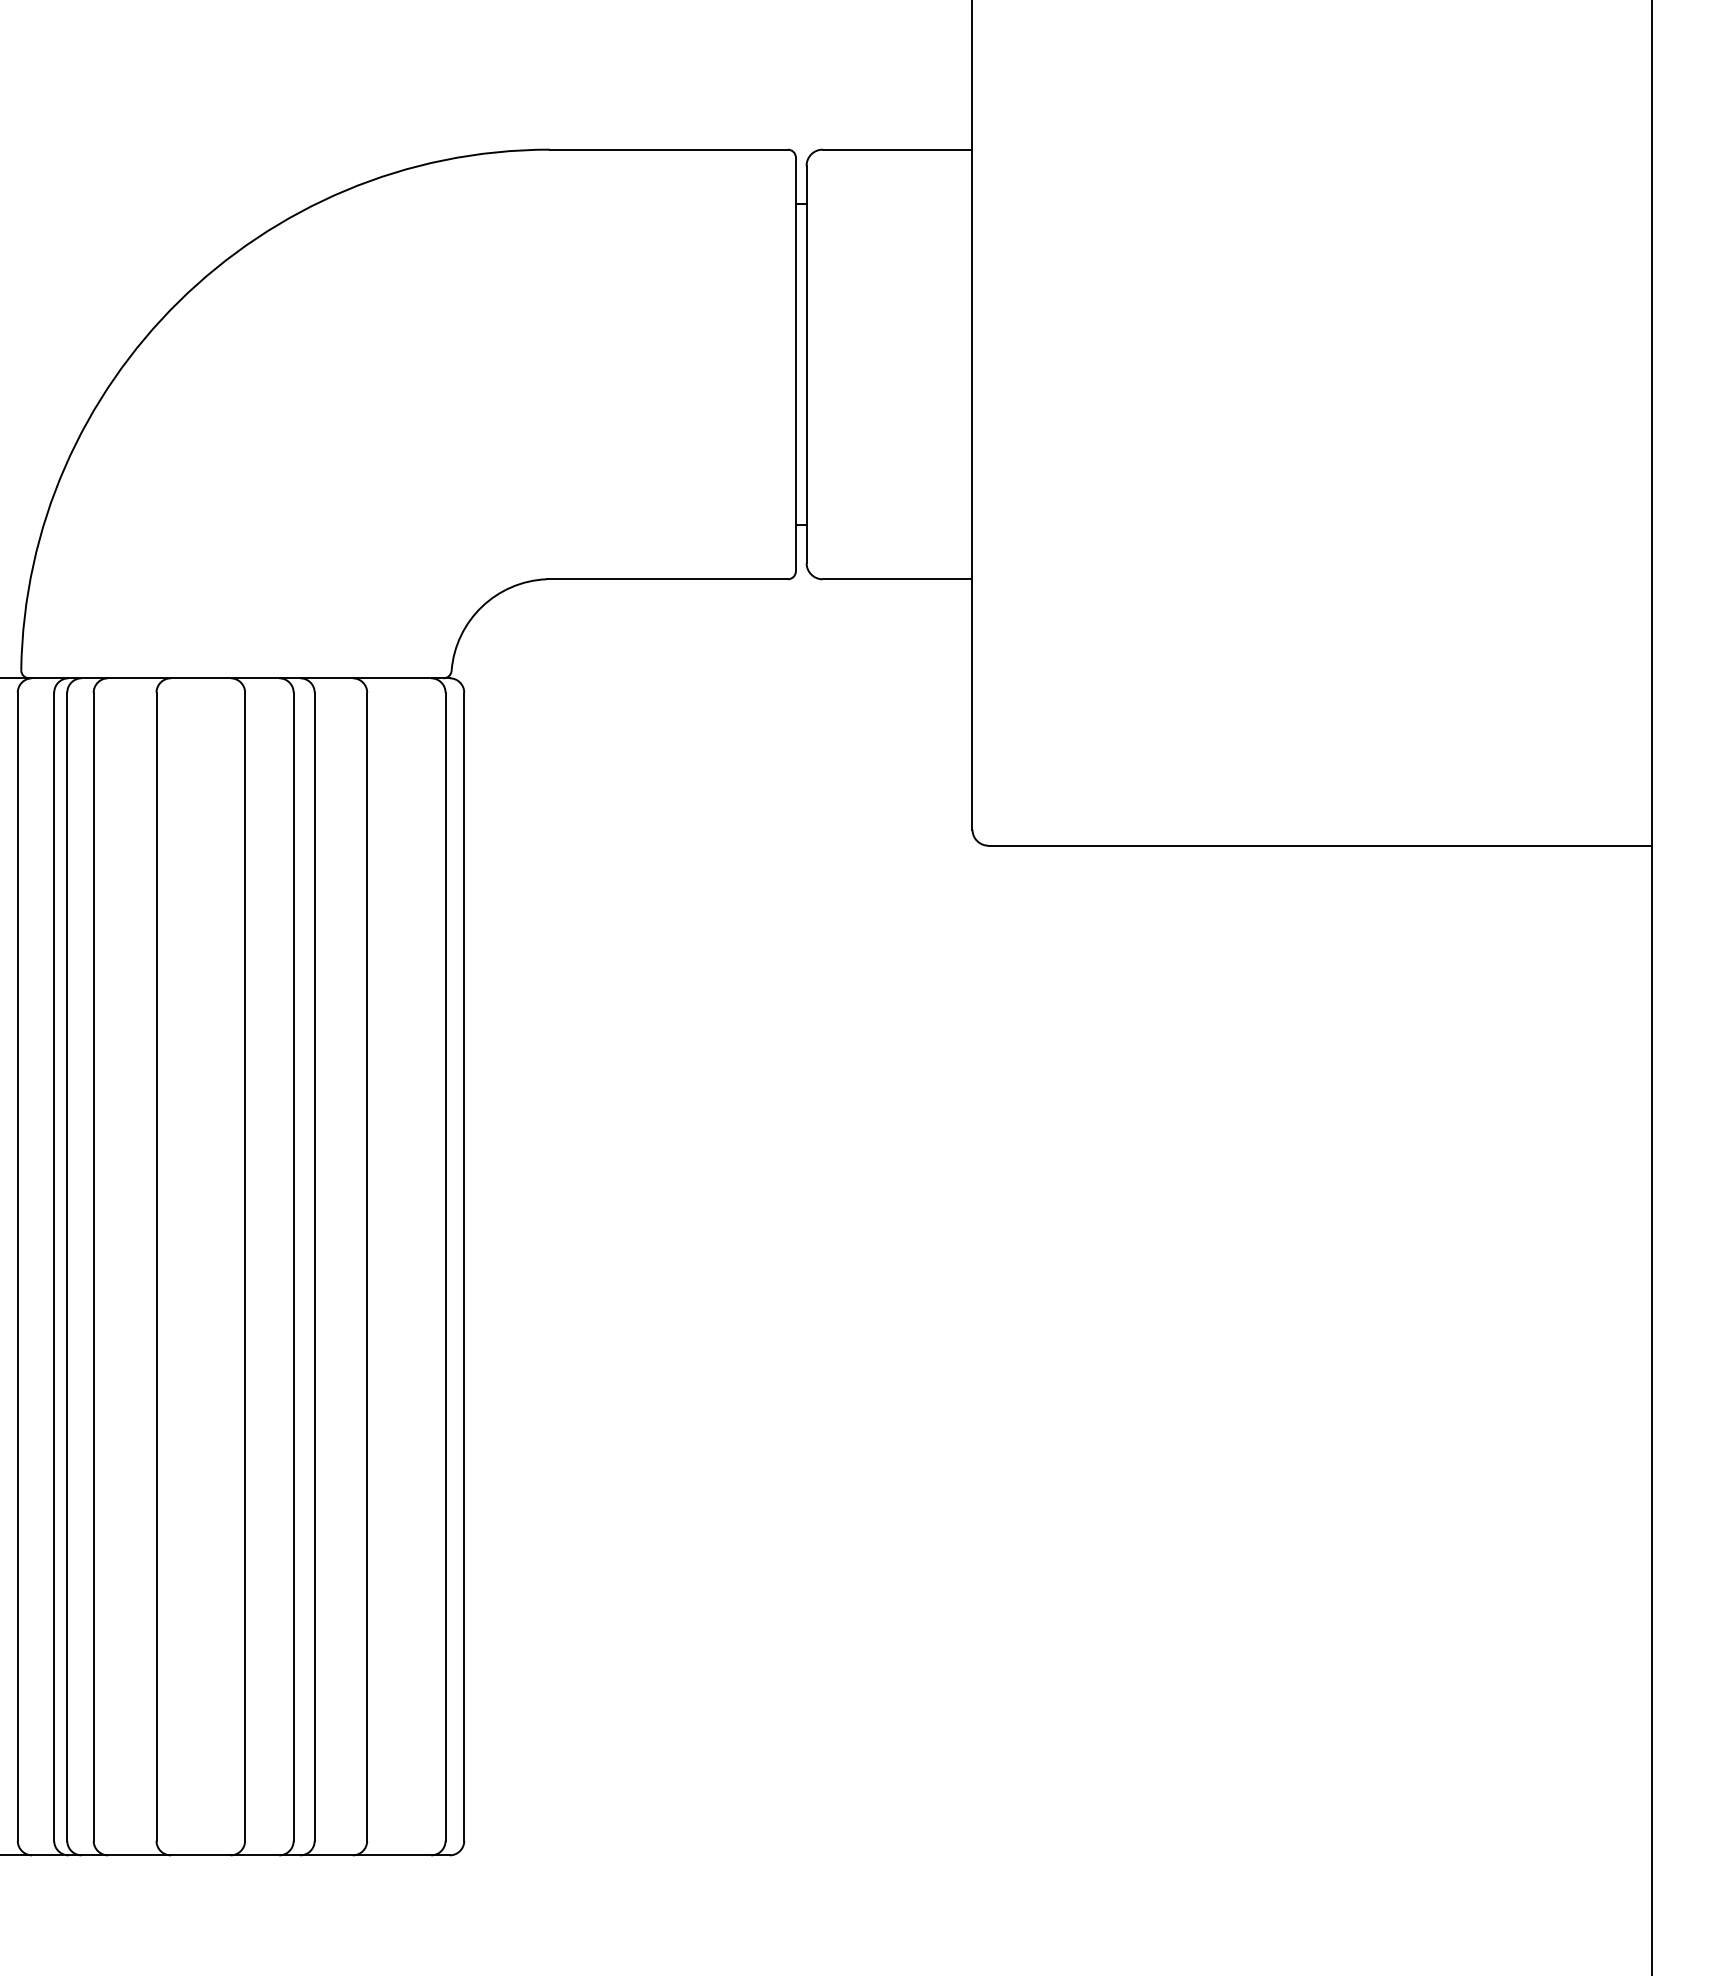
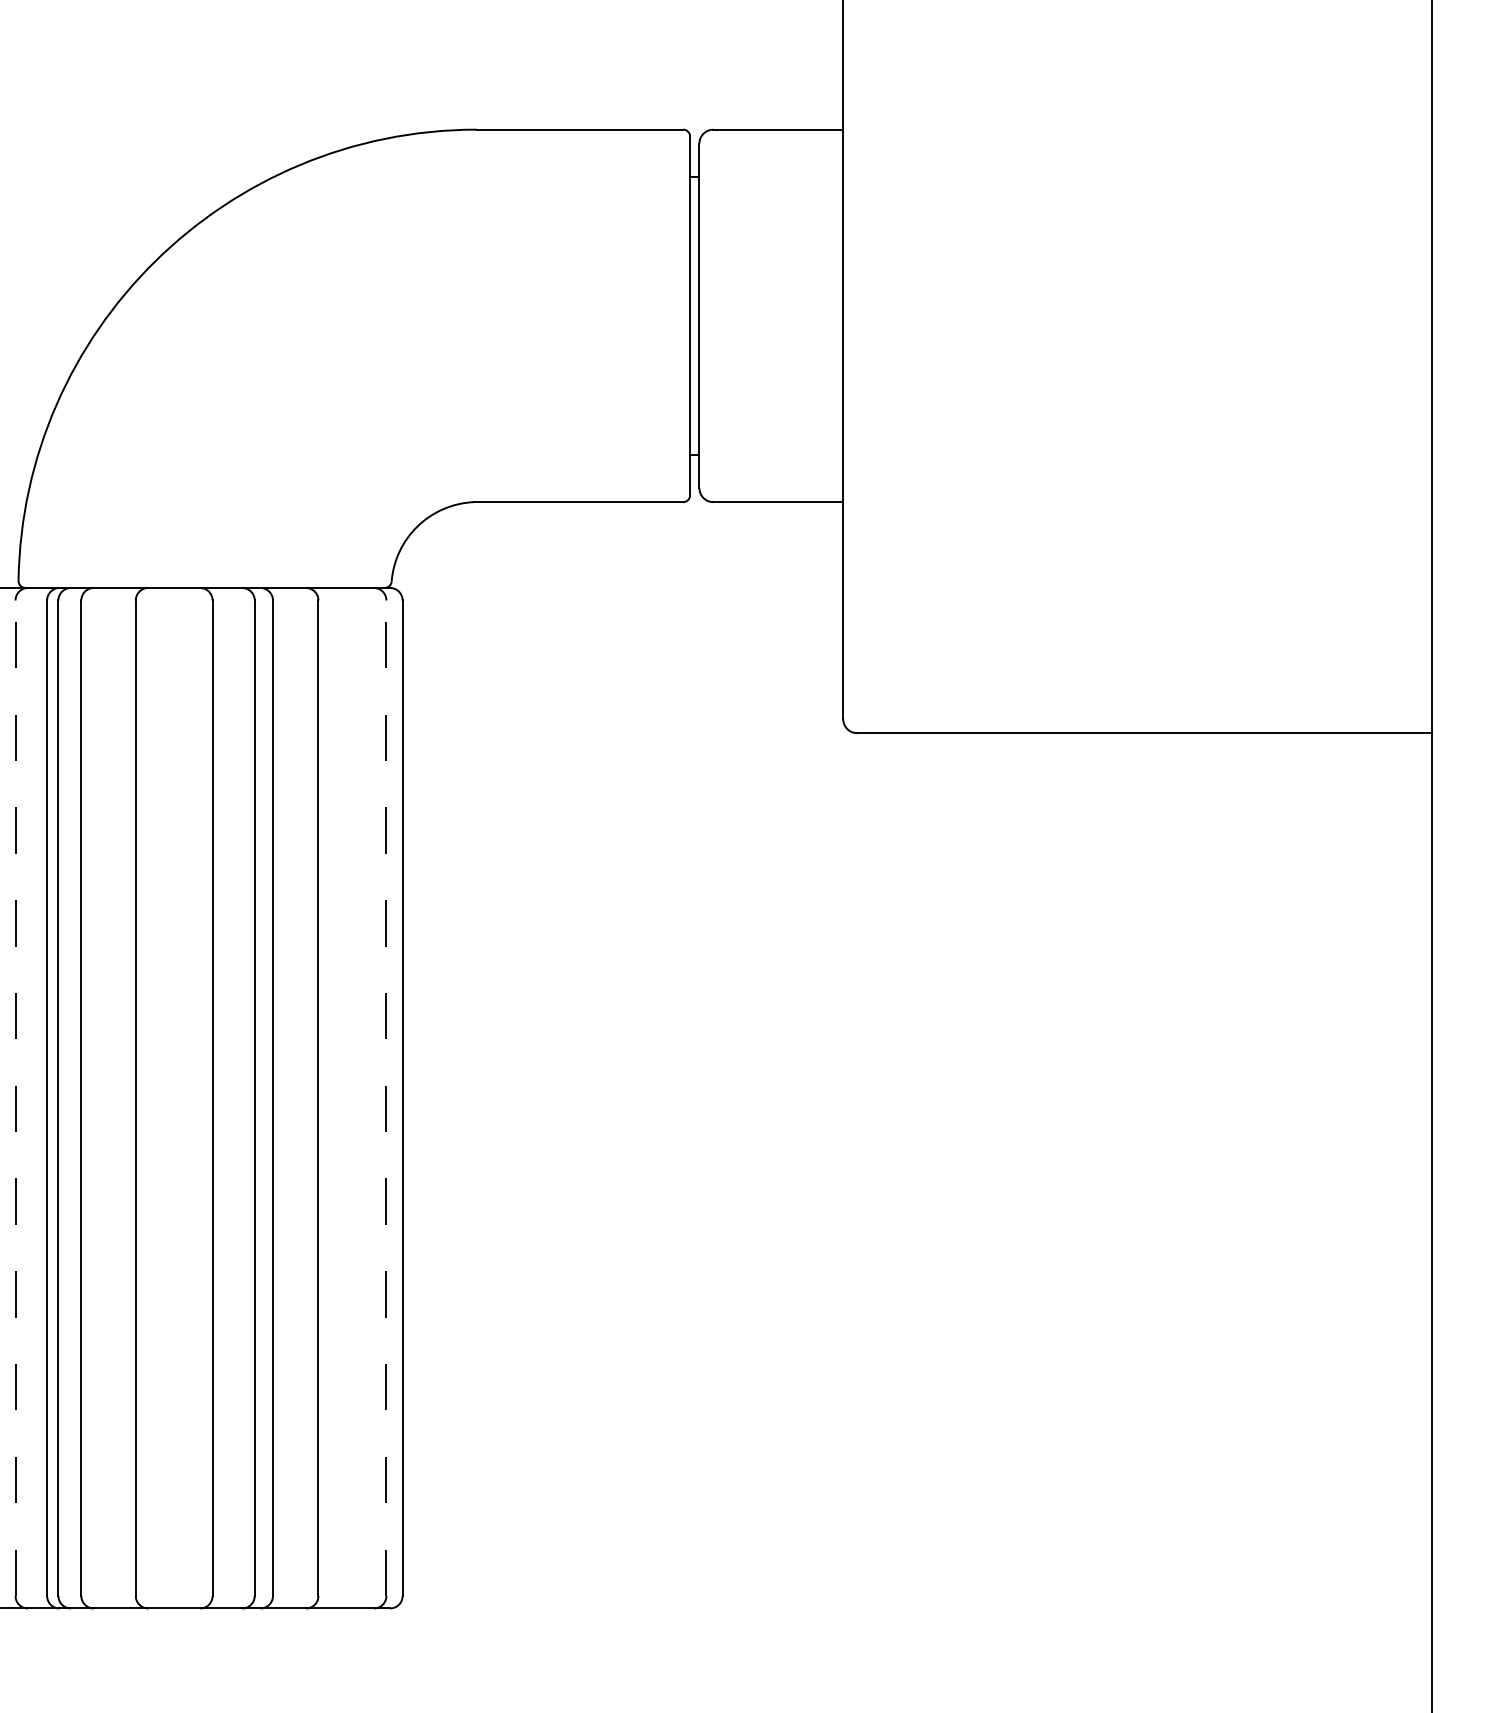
line: (17, 1266) -> (15, 1097), solid -> dashed
line: (445, 1266) -> (386, 1097), solid -> dashed

